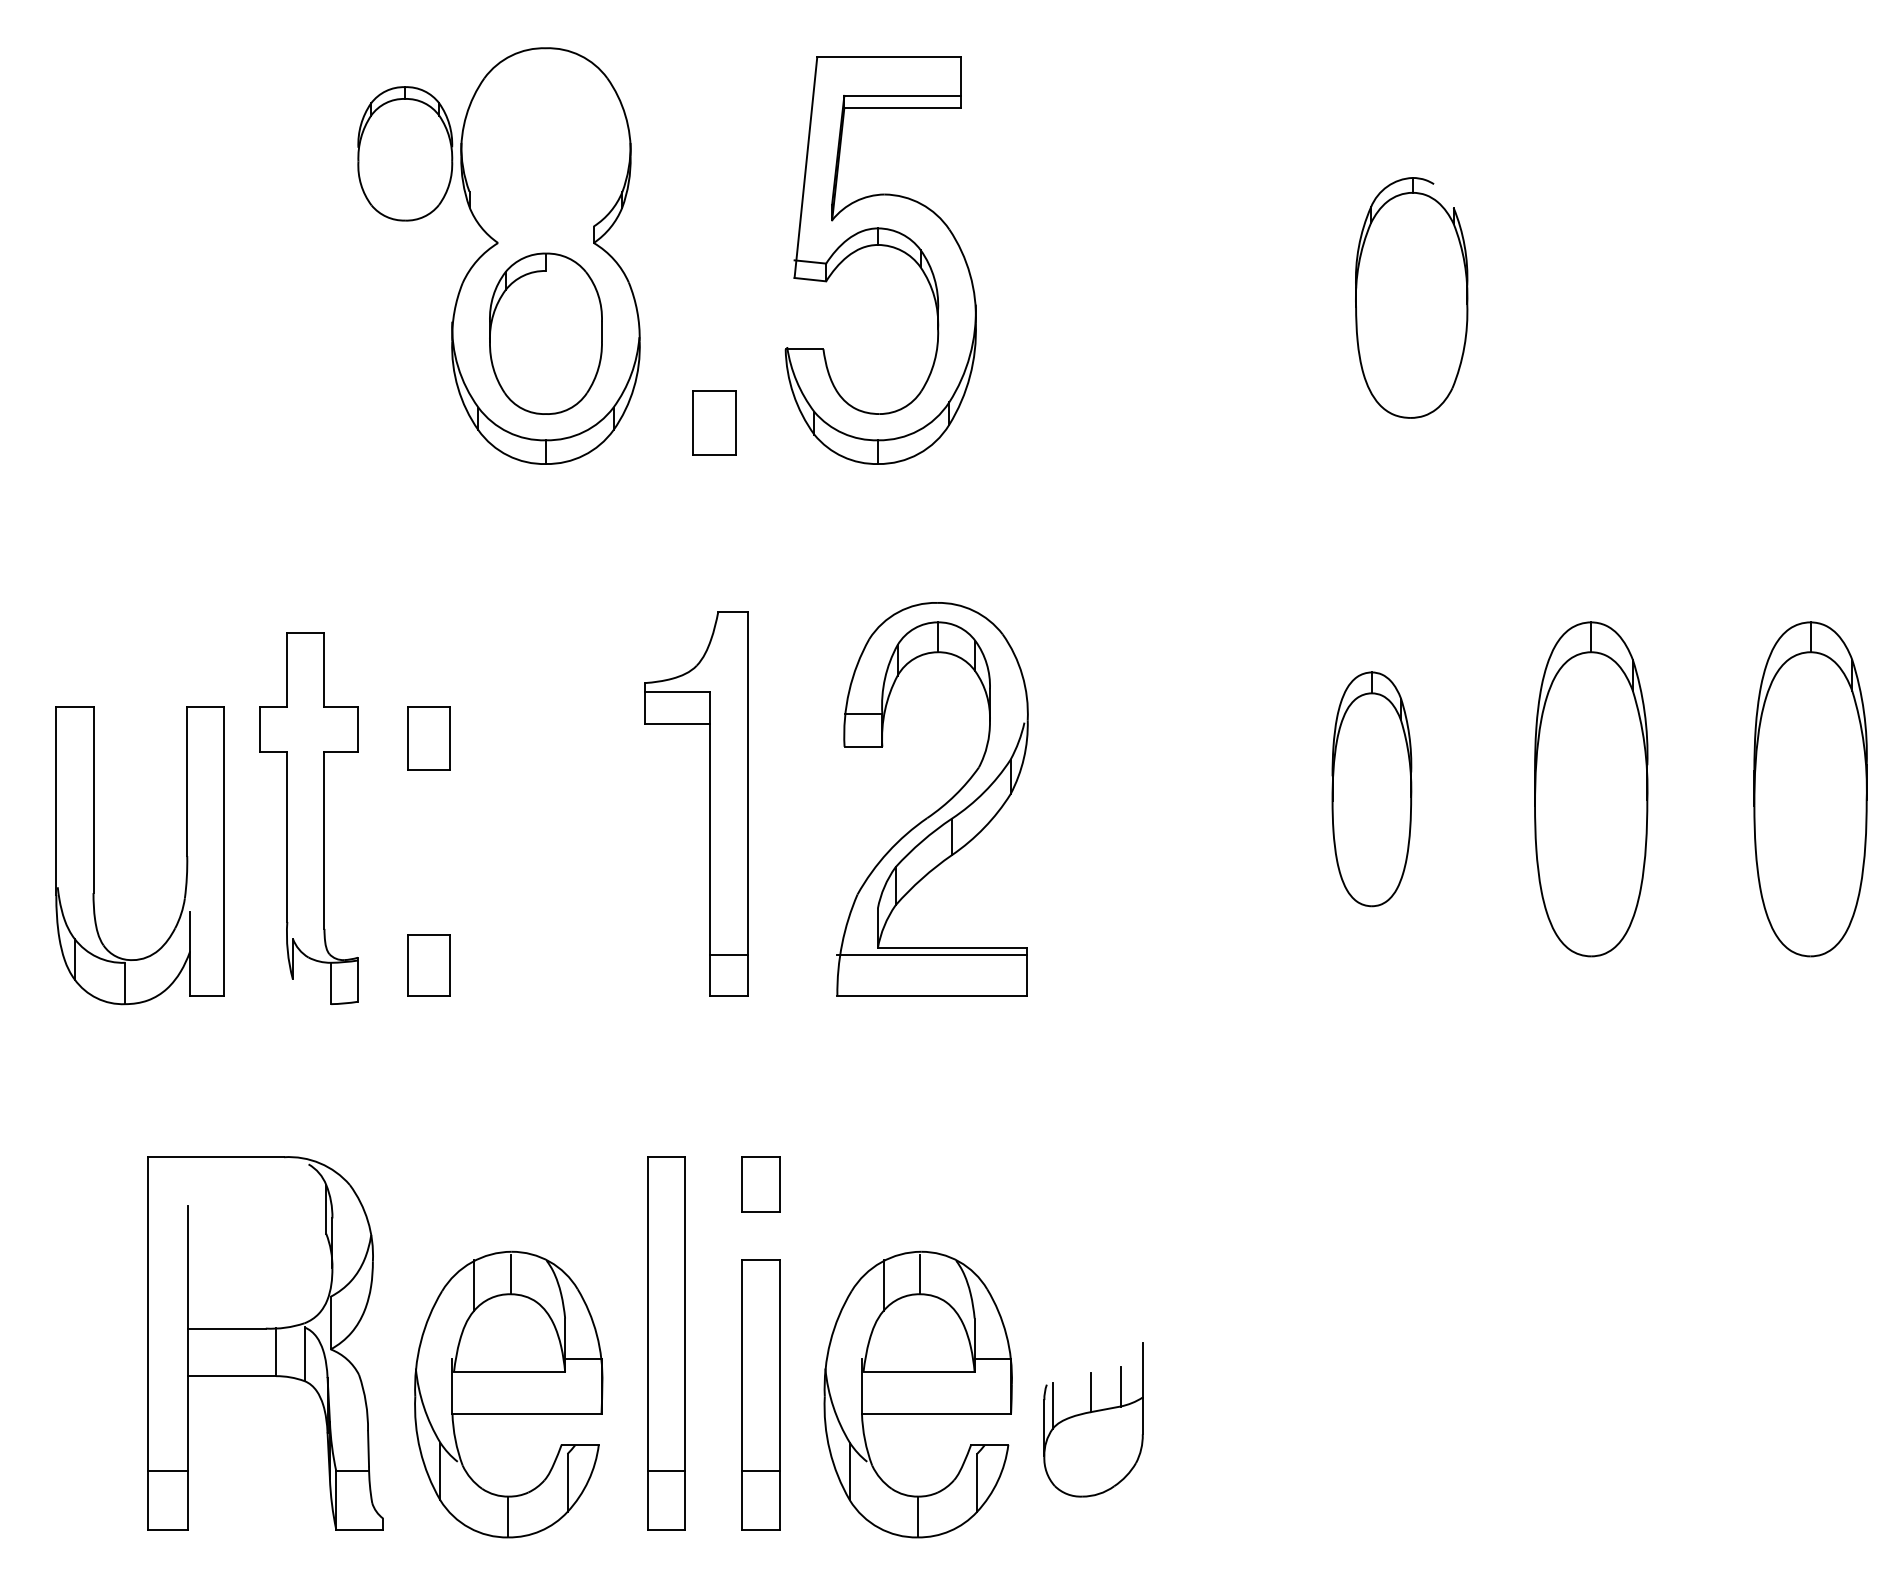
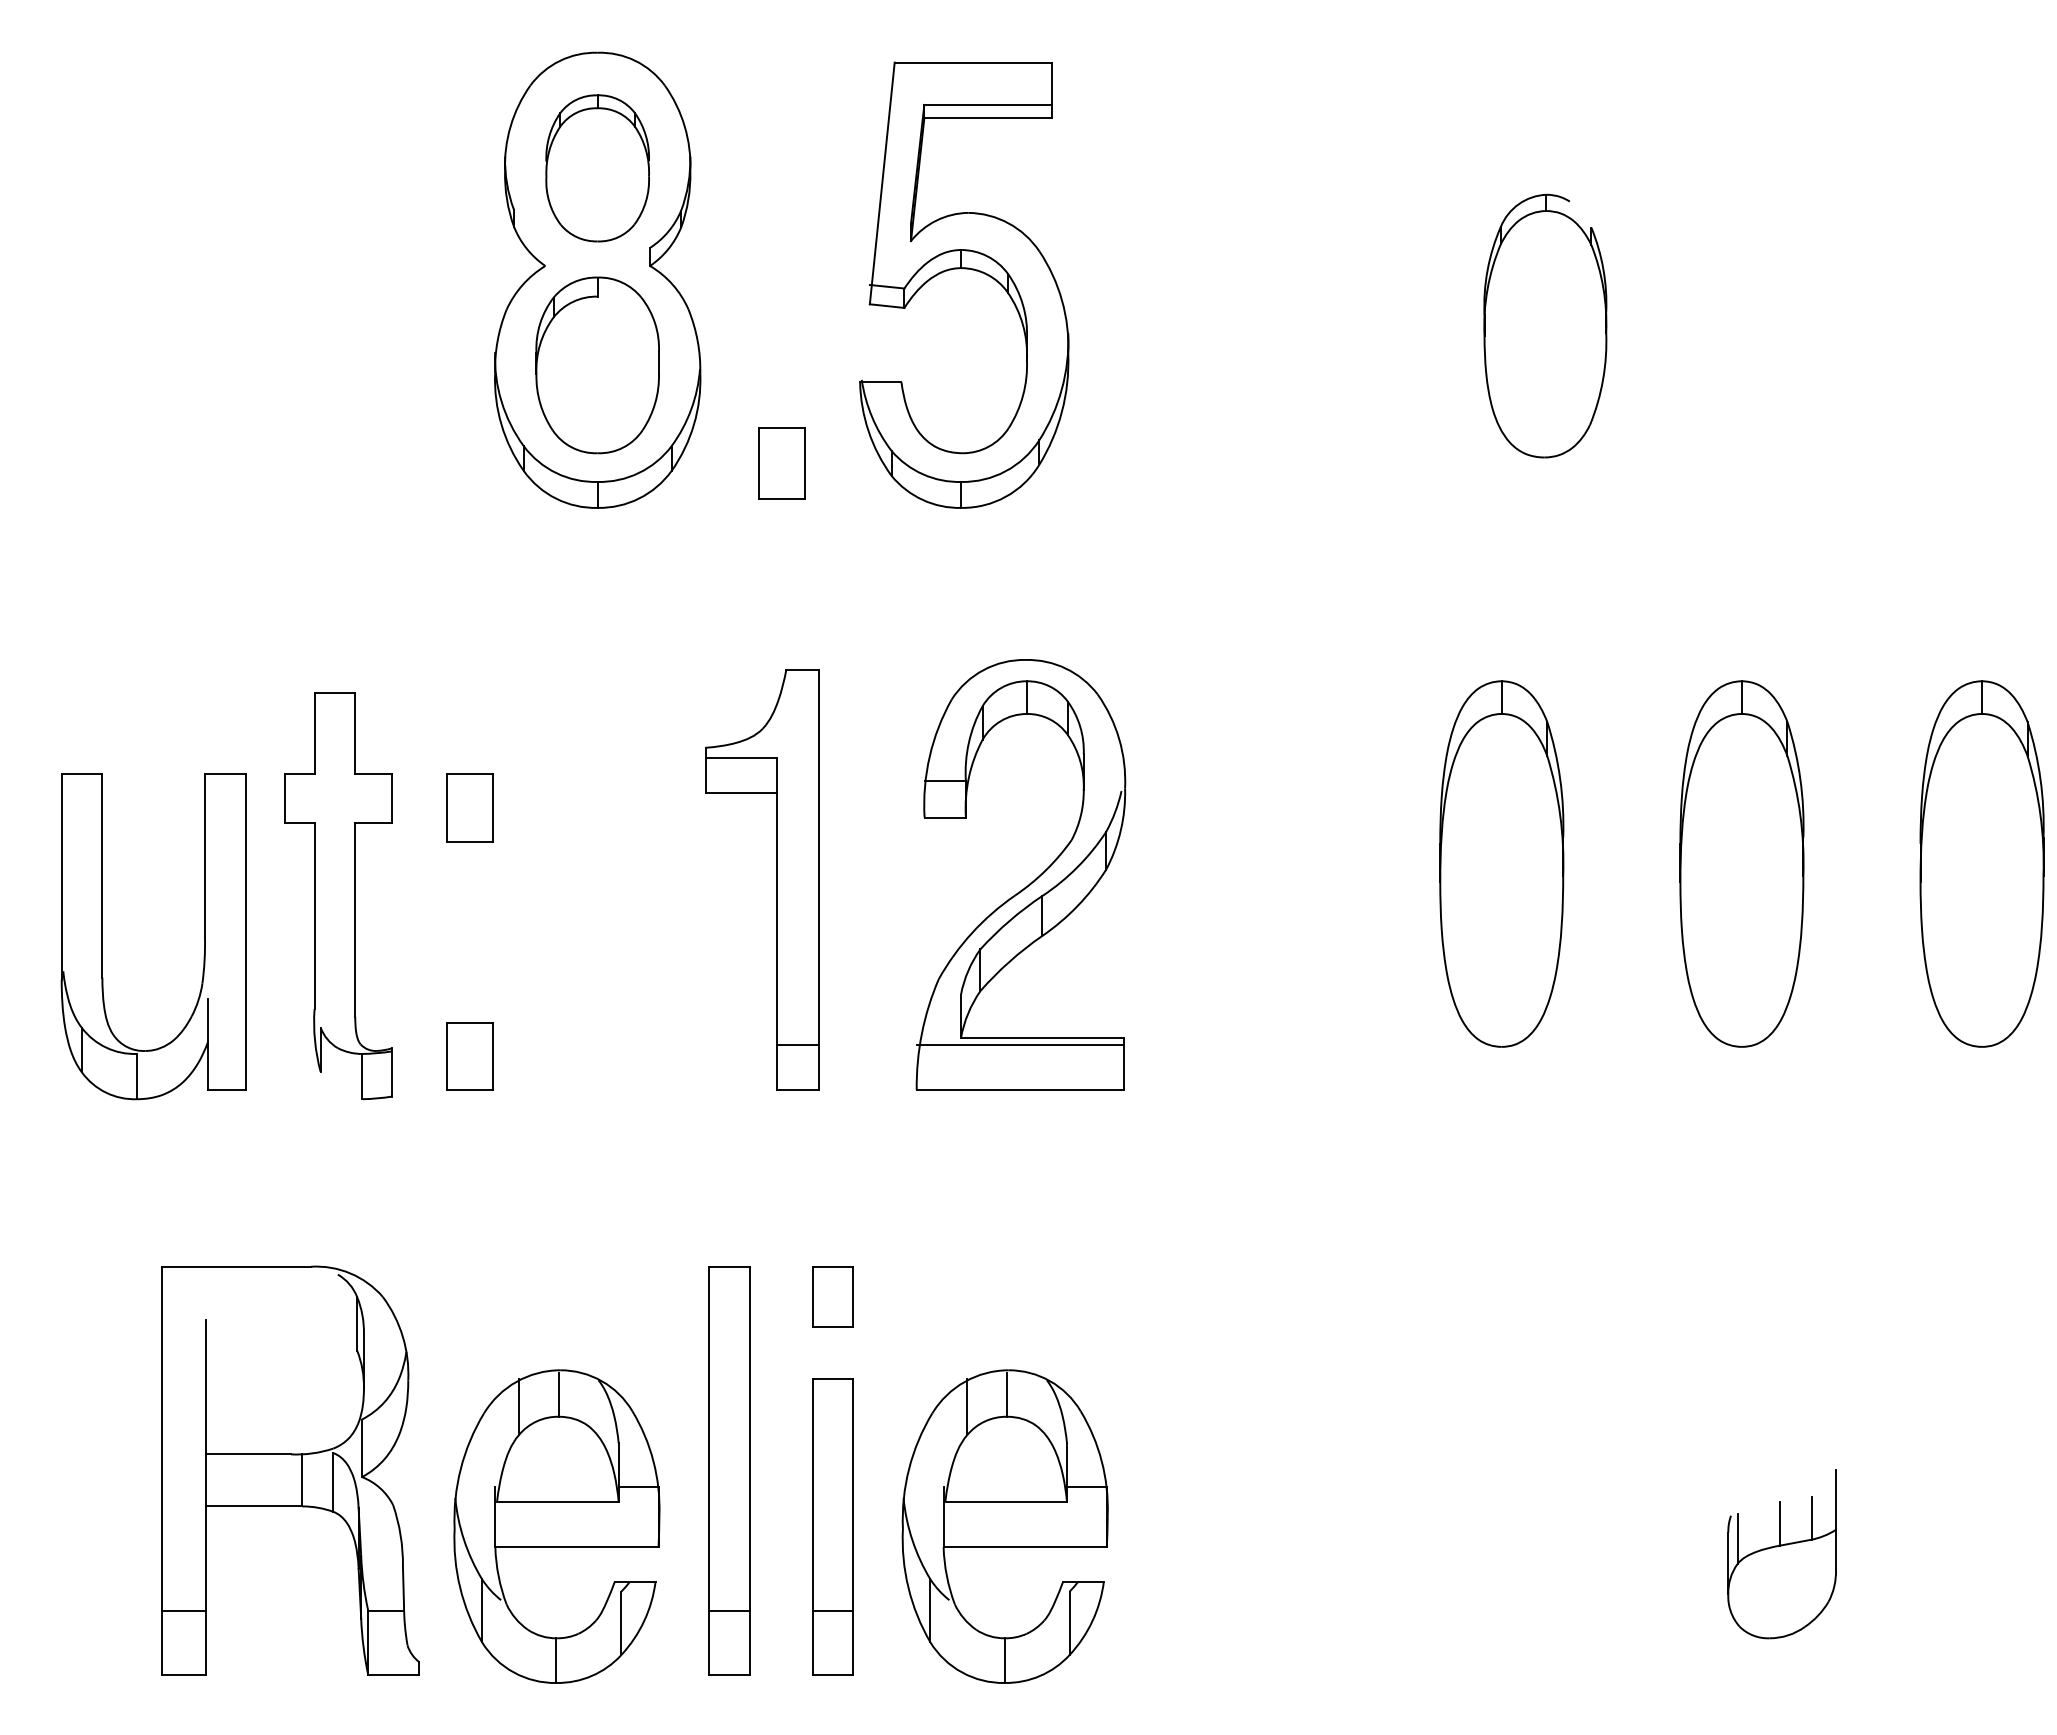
part: (405, 153) -> (597, 168), moved
part: (1371, 788) -> (1501, 863), size x1.43
part: (1092, 1420) -> (1781, 1554), moved

